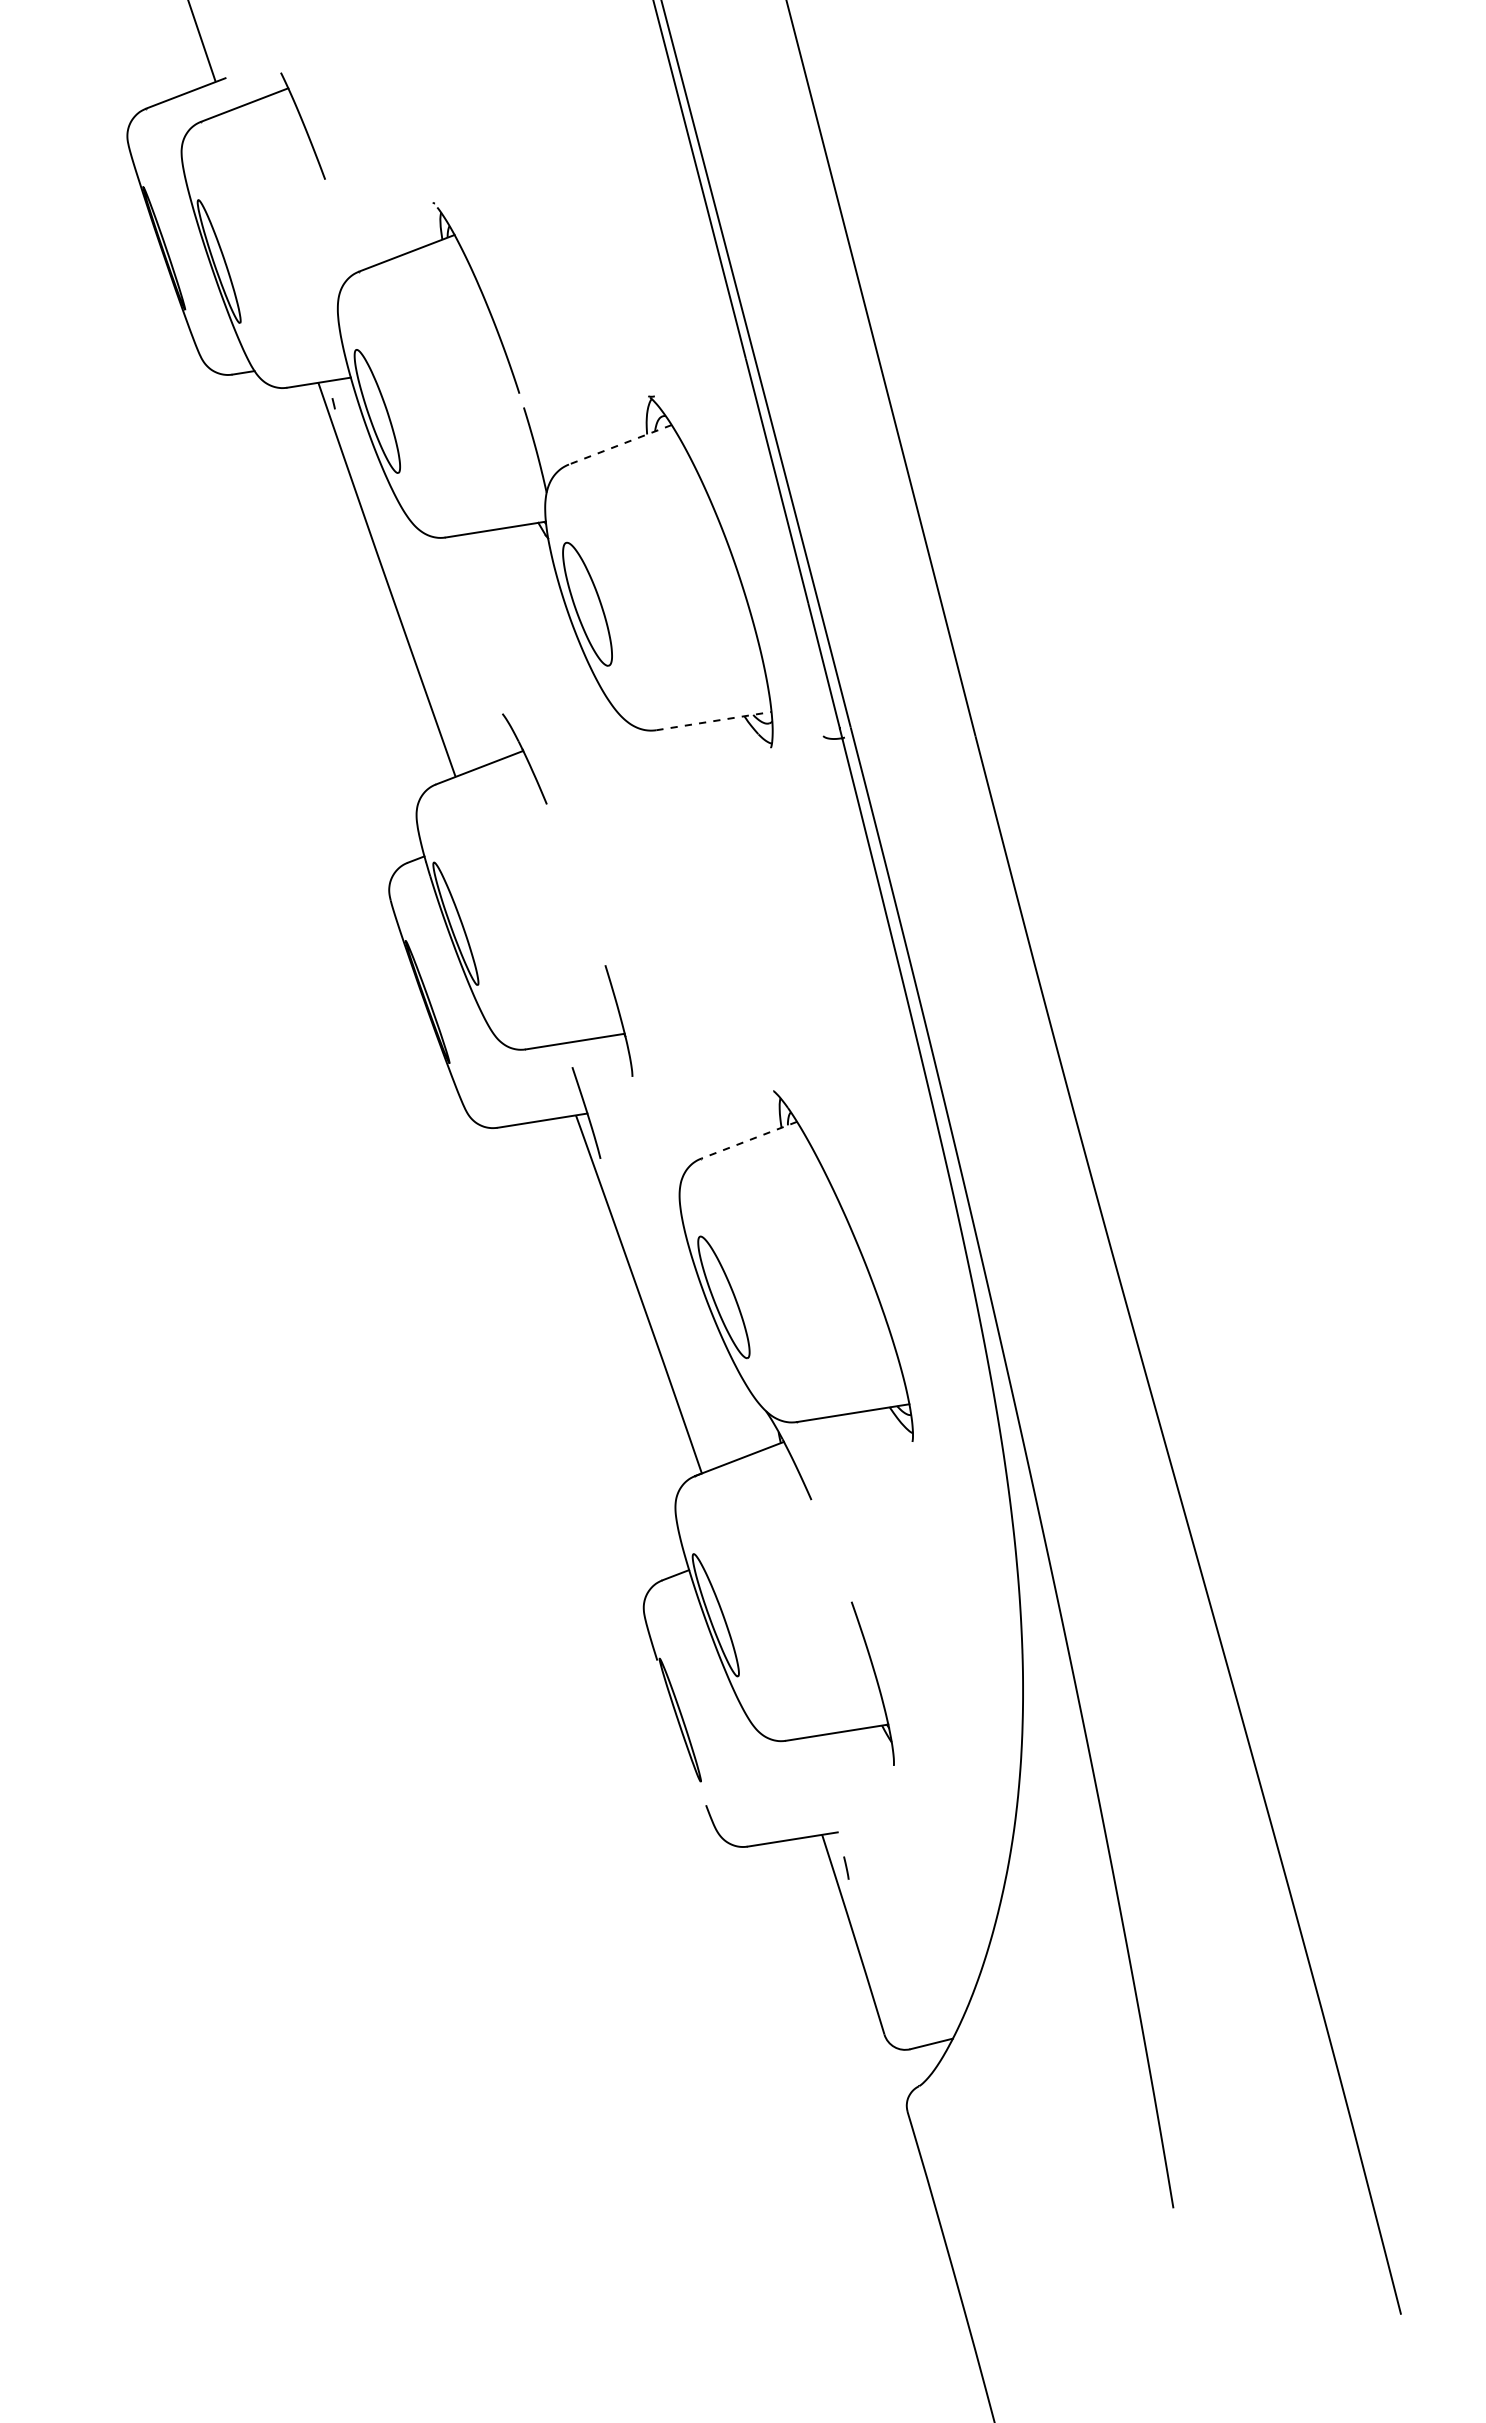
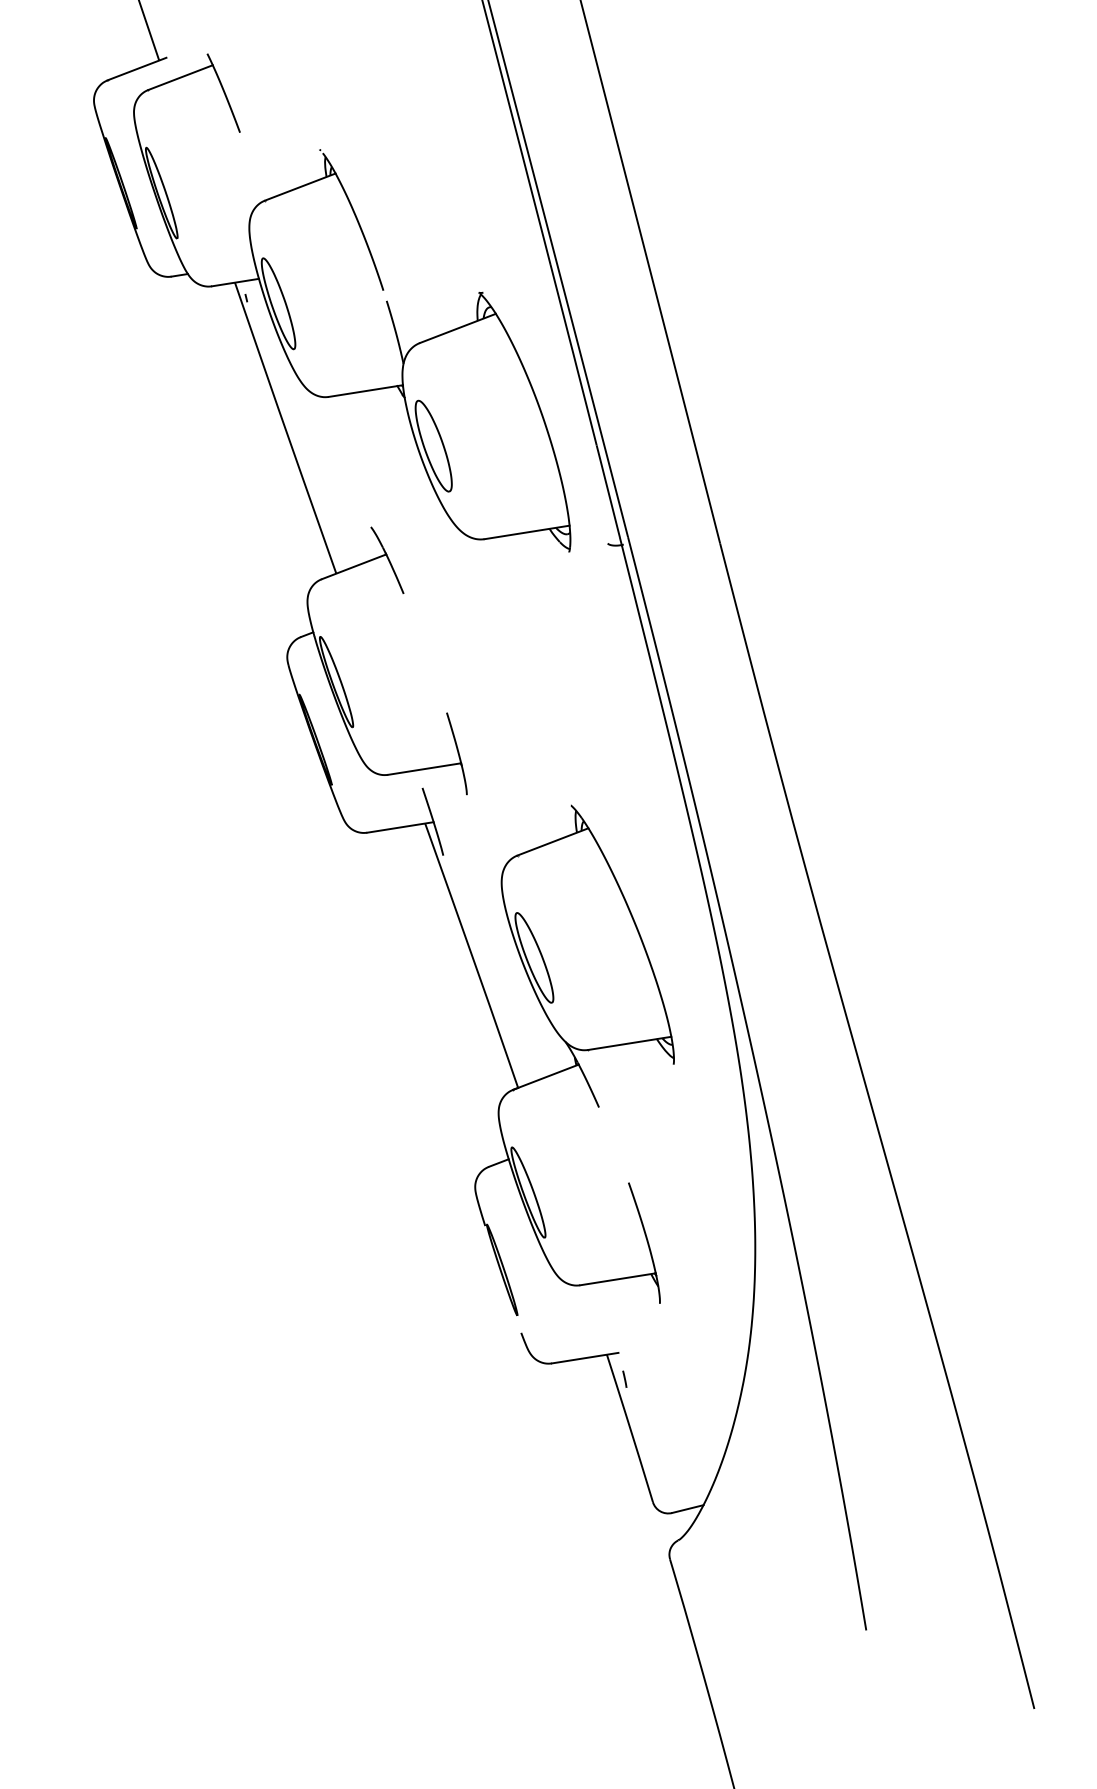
line: (619, 444) -> (457, 328), dashed -> solid
line: (714, 721) -> (527, 532), dashed -> solid
line: (748, 1140) -> (552, 842), dashed -> solid

